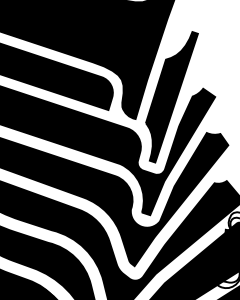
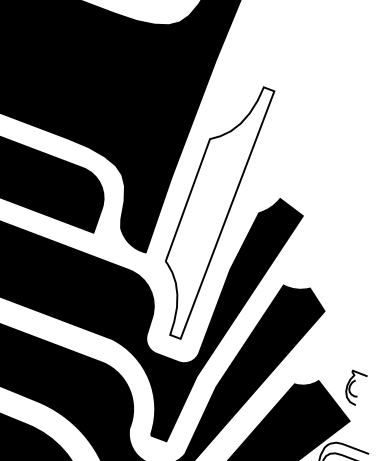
fill: (171, 97) -> (217, 213), removed

